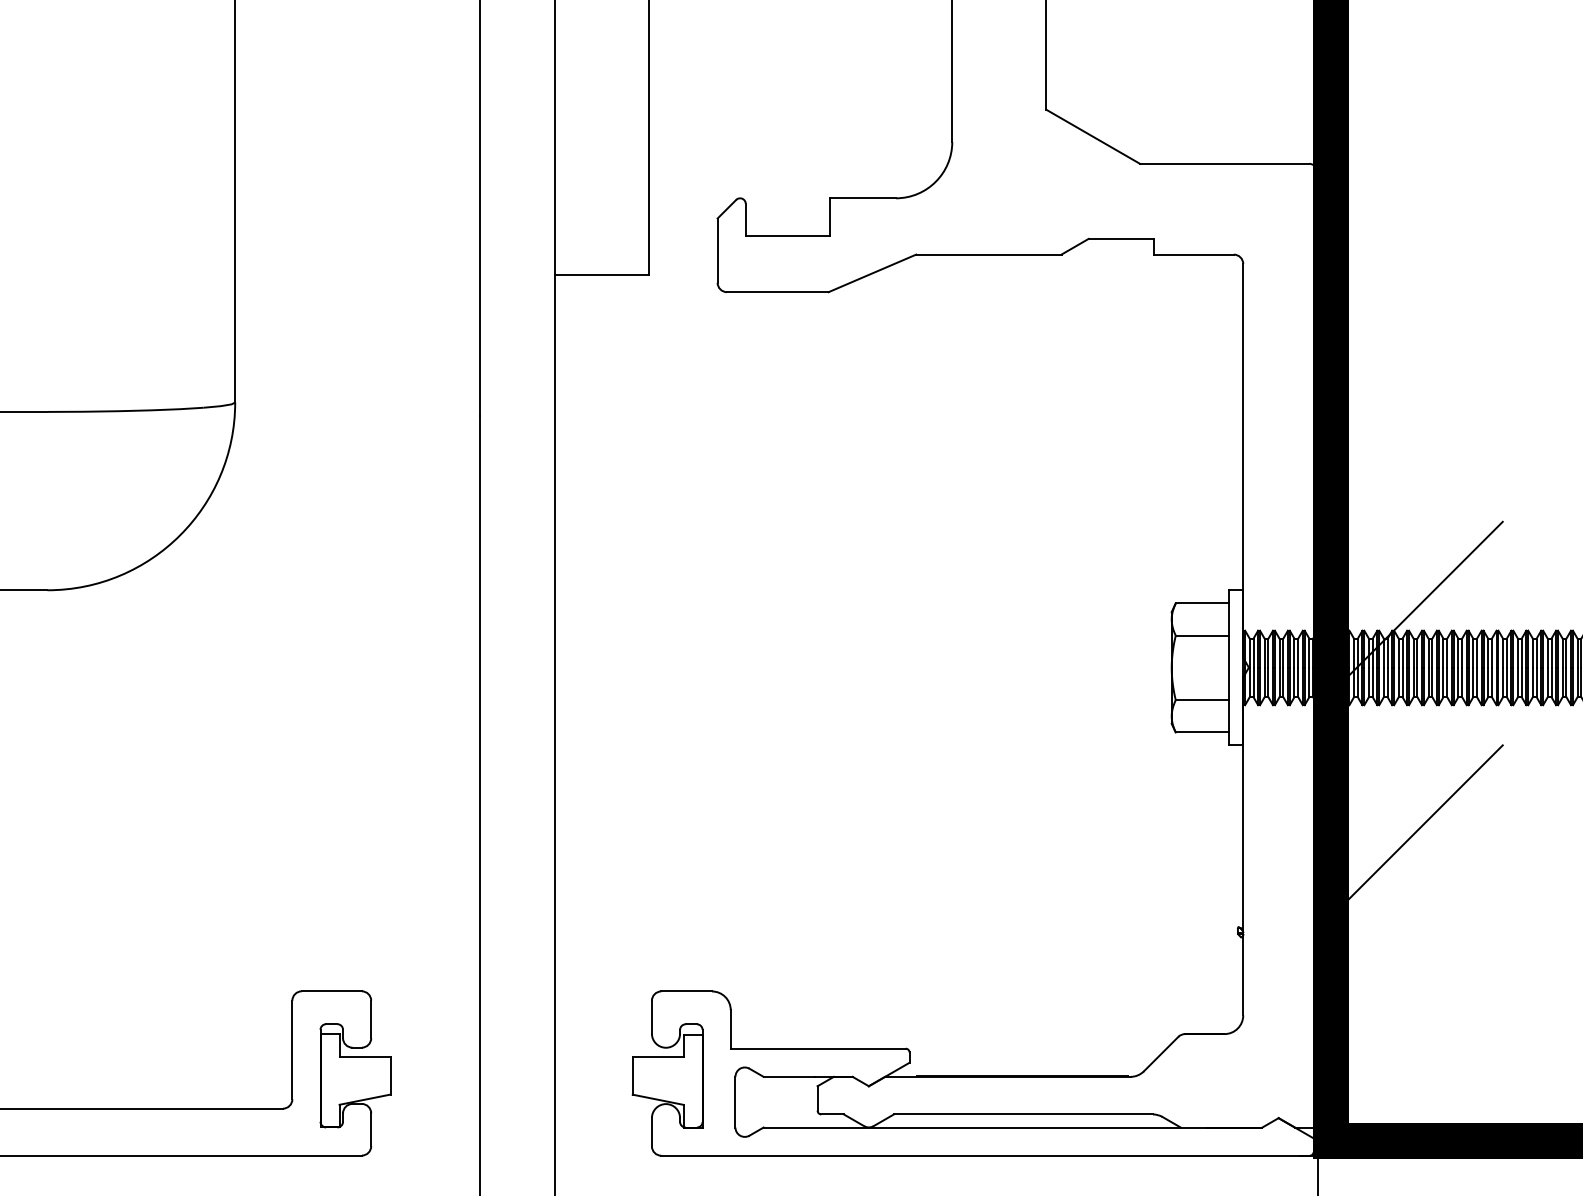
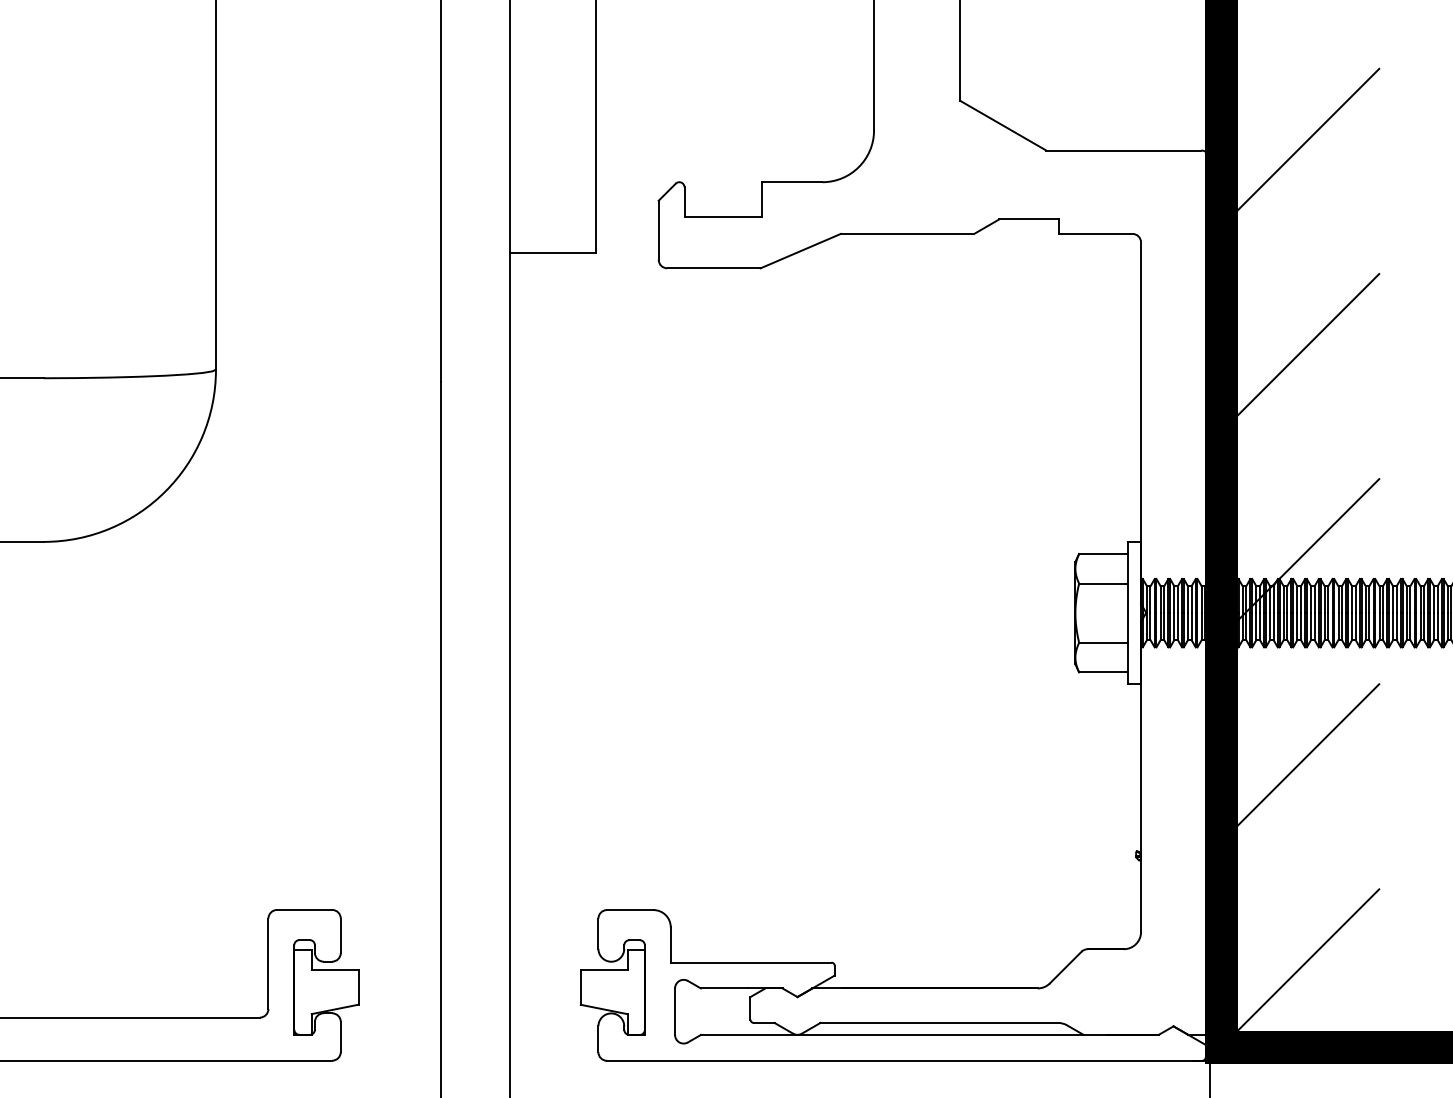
line: (1423, 153) -> (1306, 141), added
line: (1423, 377) -> (1306, 346), added
line: (1423, 1047) -> (1306, 961), added

